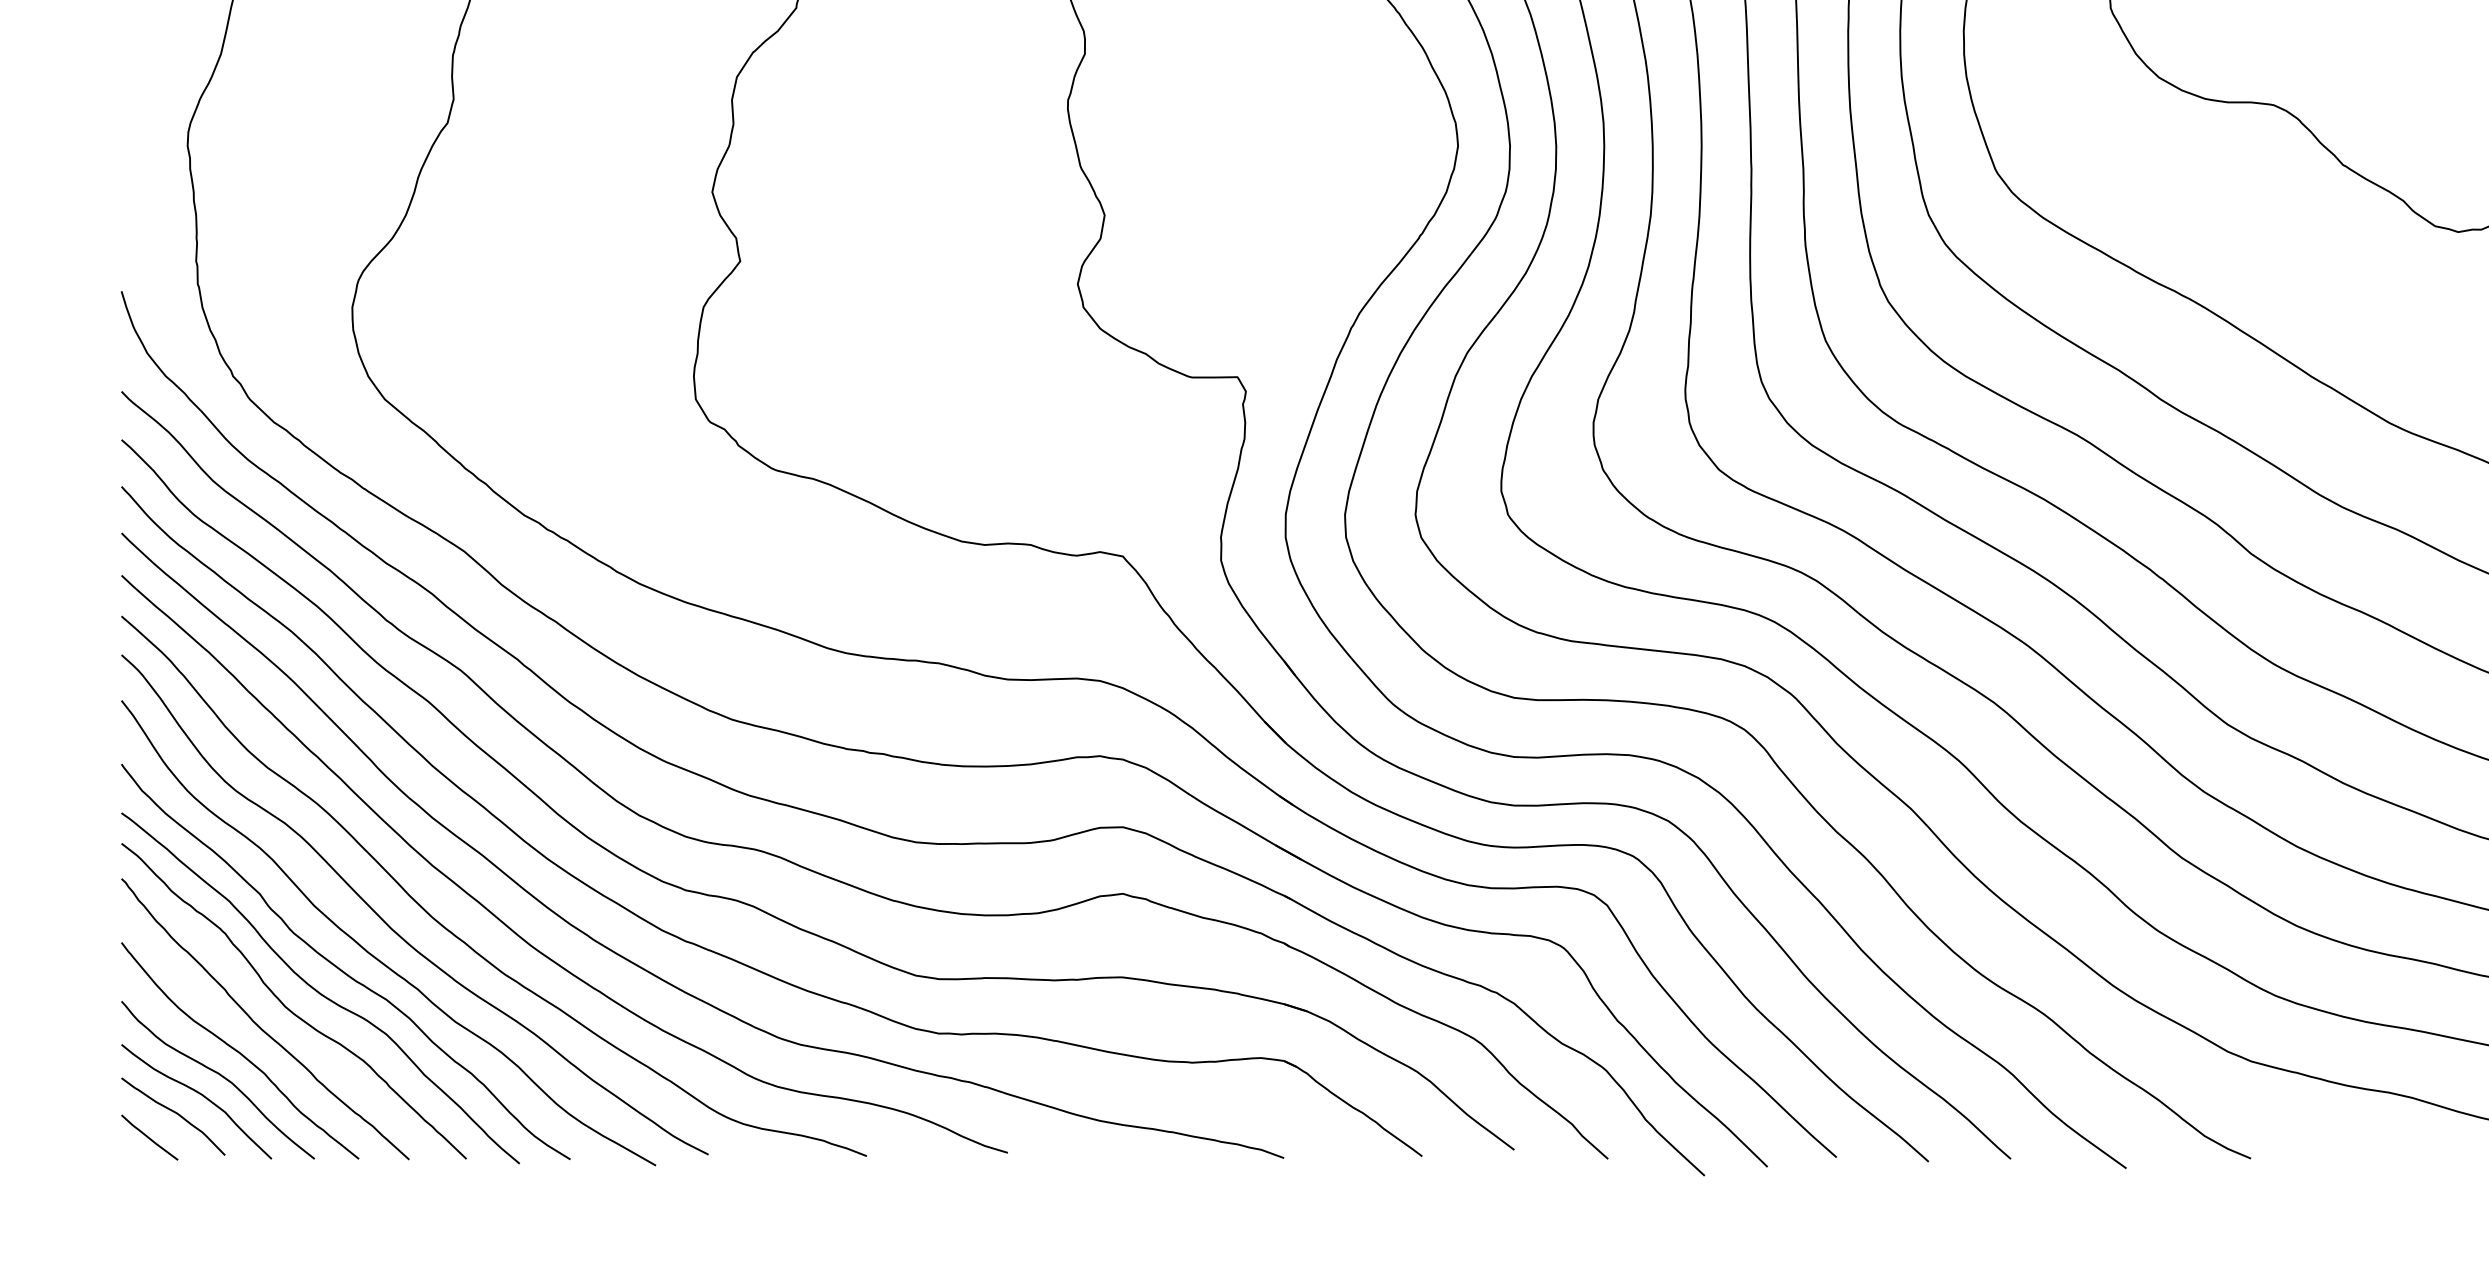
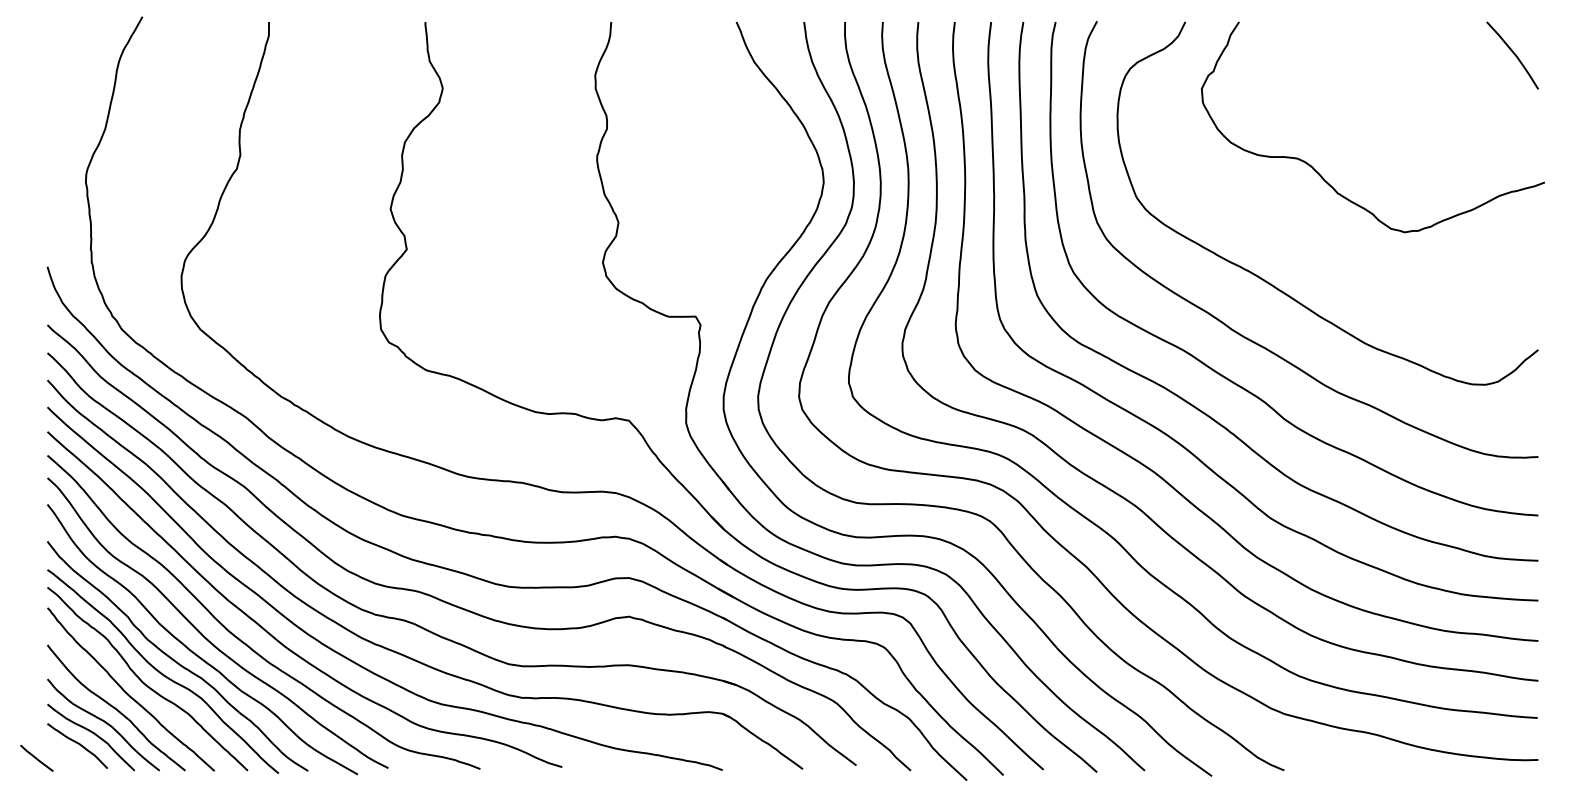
line: (149, 1136) -> (36, 757), moved

